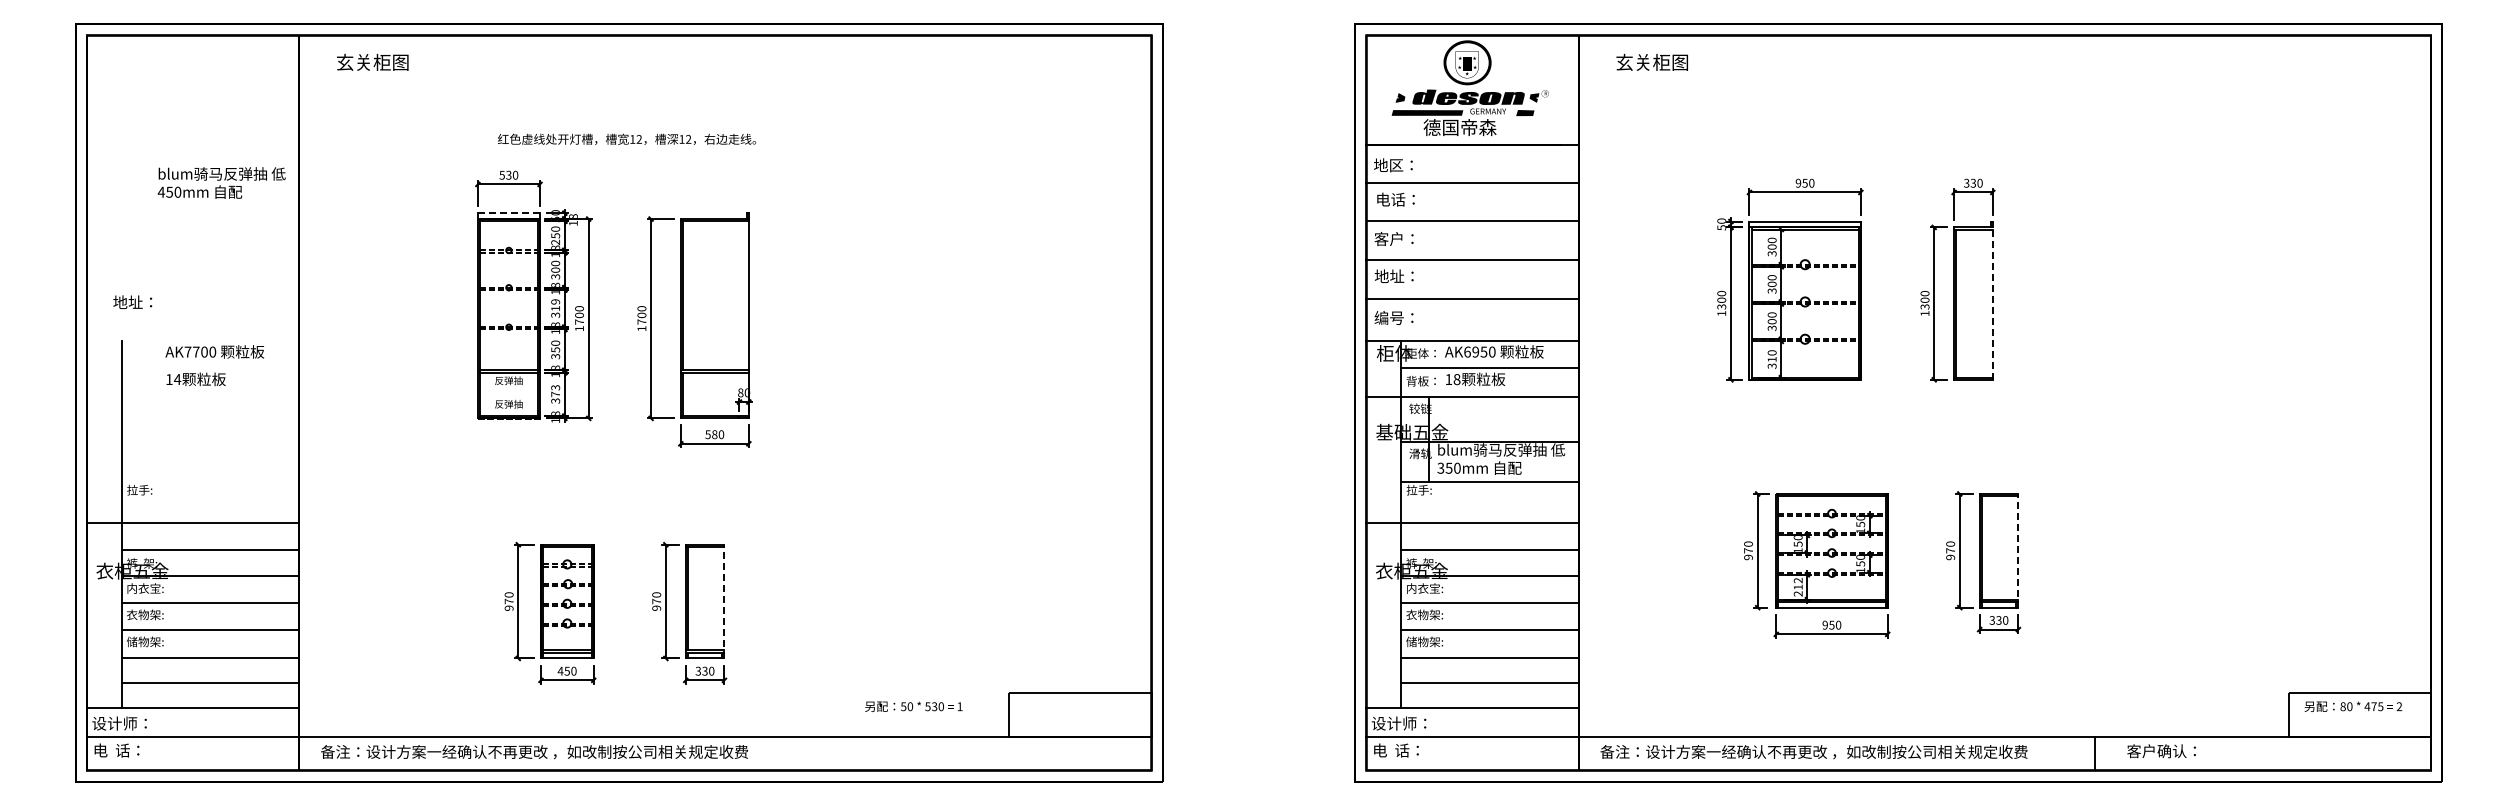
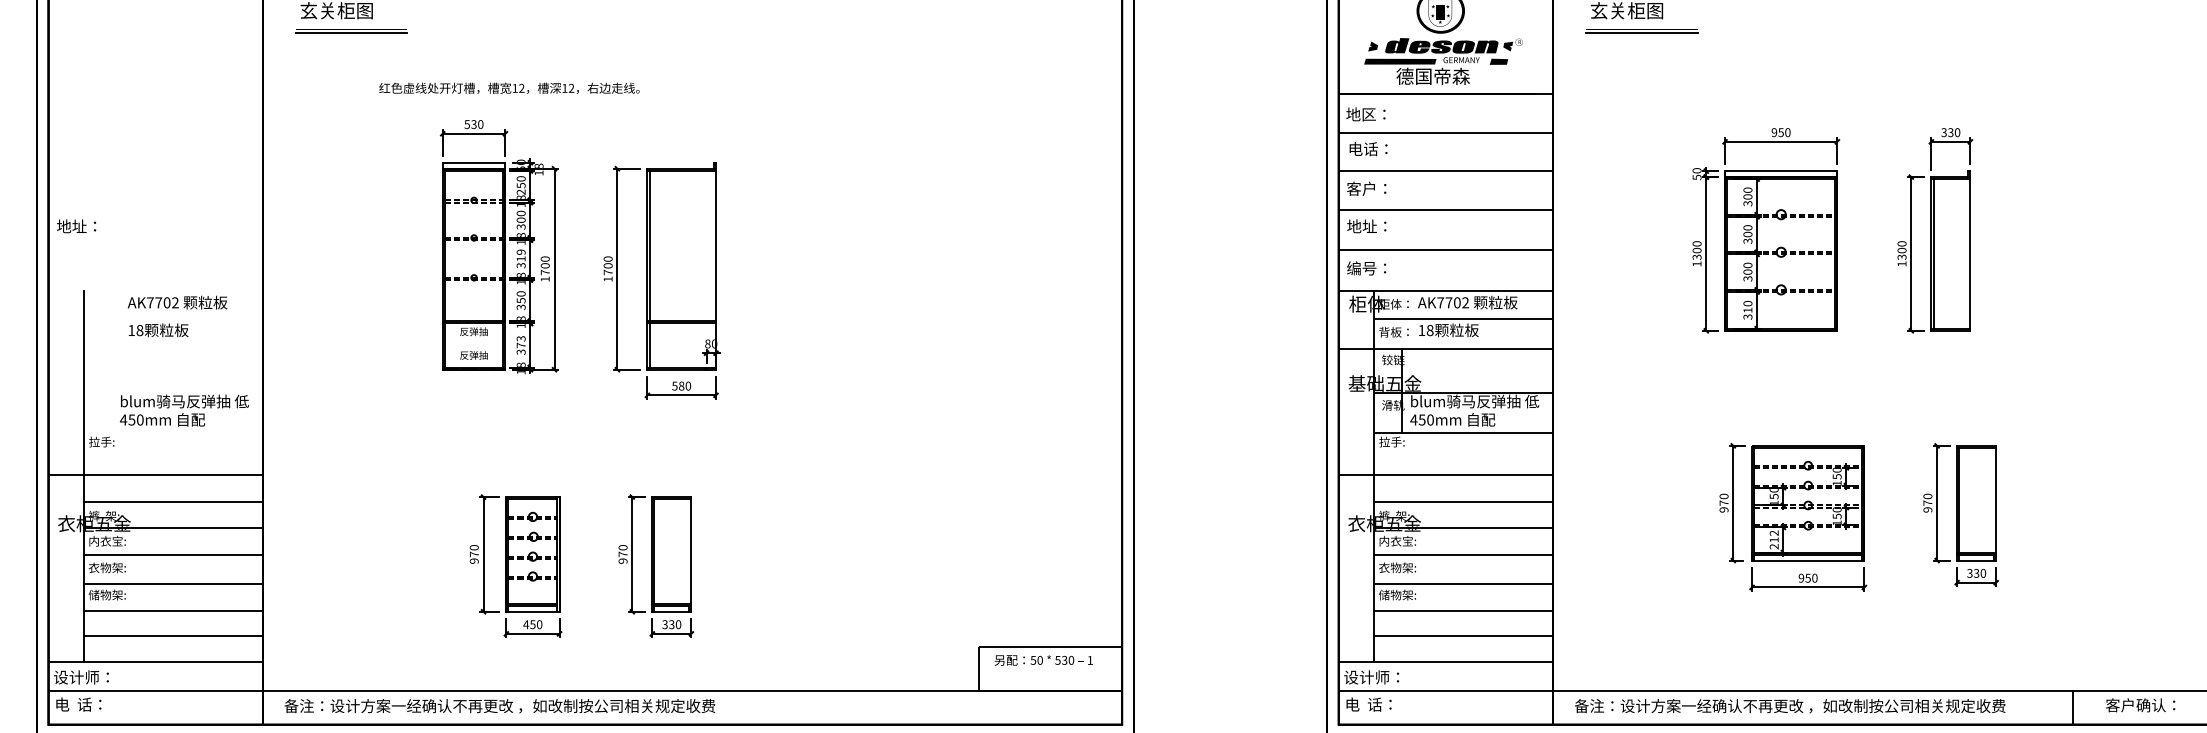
line: (387, 84) -> (351, 32), added
line: (1666, 84) -> (1641, 32), added
text: (627, 138) -> (509, 87), moved
text: (221, 182) -> (184, 410), moved
line: (509, 213) -> (474, 163), dashed -> solid
text: (132, 301) -> (76, 225), moved
line: (1992, 303) -> (1970, 253), dashed -> solid
text: (212, 351) -> (175, 302), AK7700 -> AK7702
text: (1479, 351) -> (1452, 302), AK6950 -> AK7702
text: (177, 379) -> (139, 330), 14 -> 18
text: (1440, 467) -> (1413, 419), 350mm -> 450mm
line: (2018, 550) -> (1996, 502), dashed -> solid
line: (724, 601) -> (691, 554), dashed -> solid
text: (913, 706) -> (1043, 660), moved

